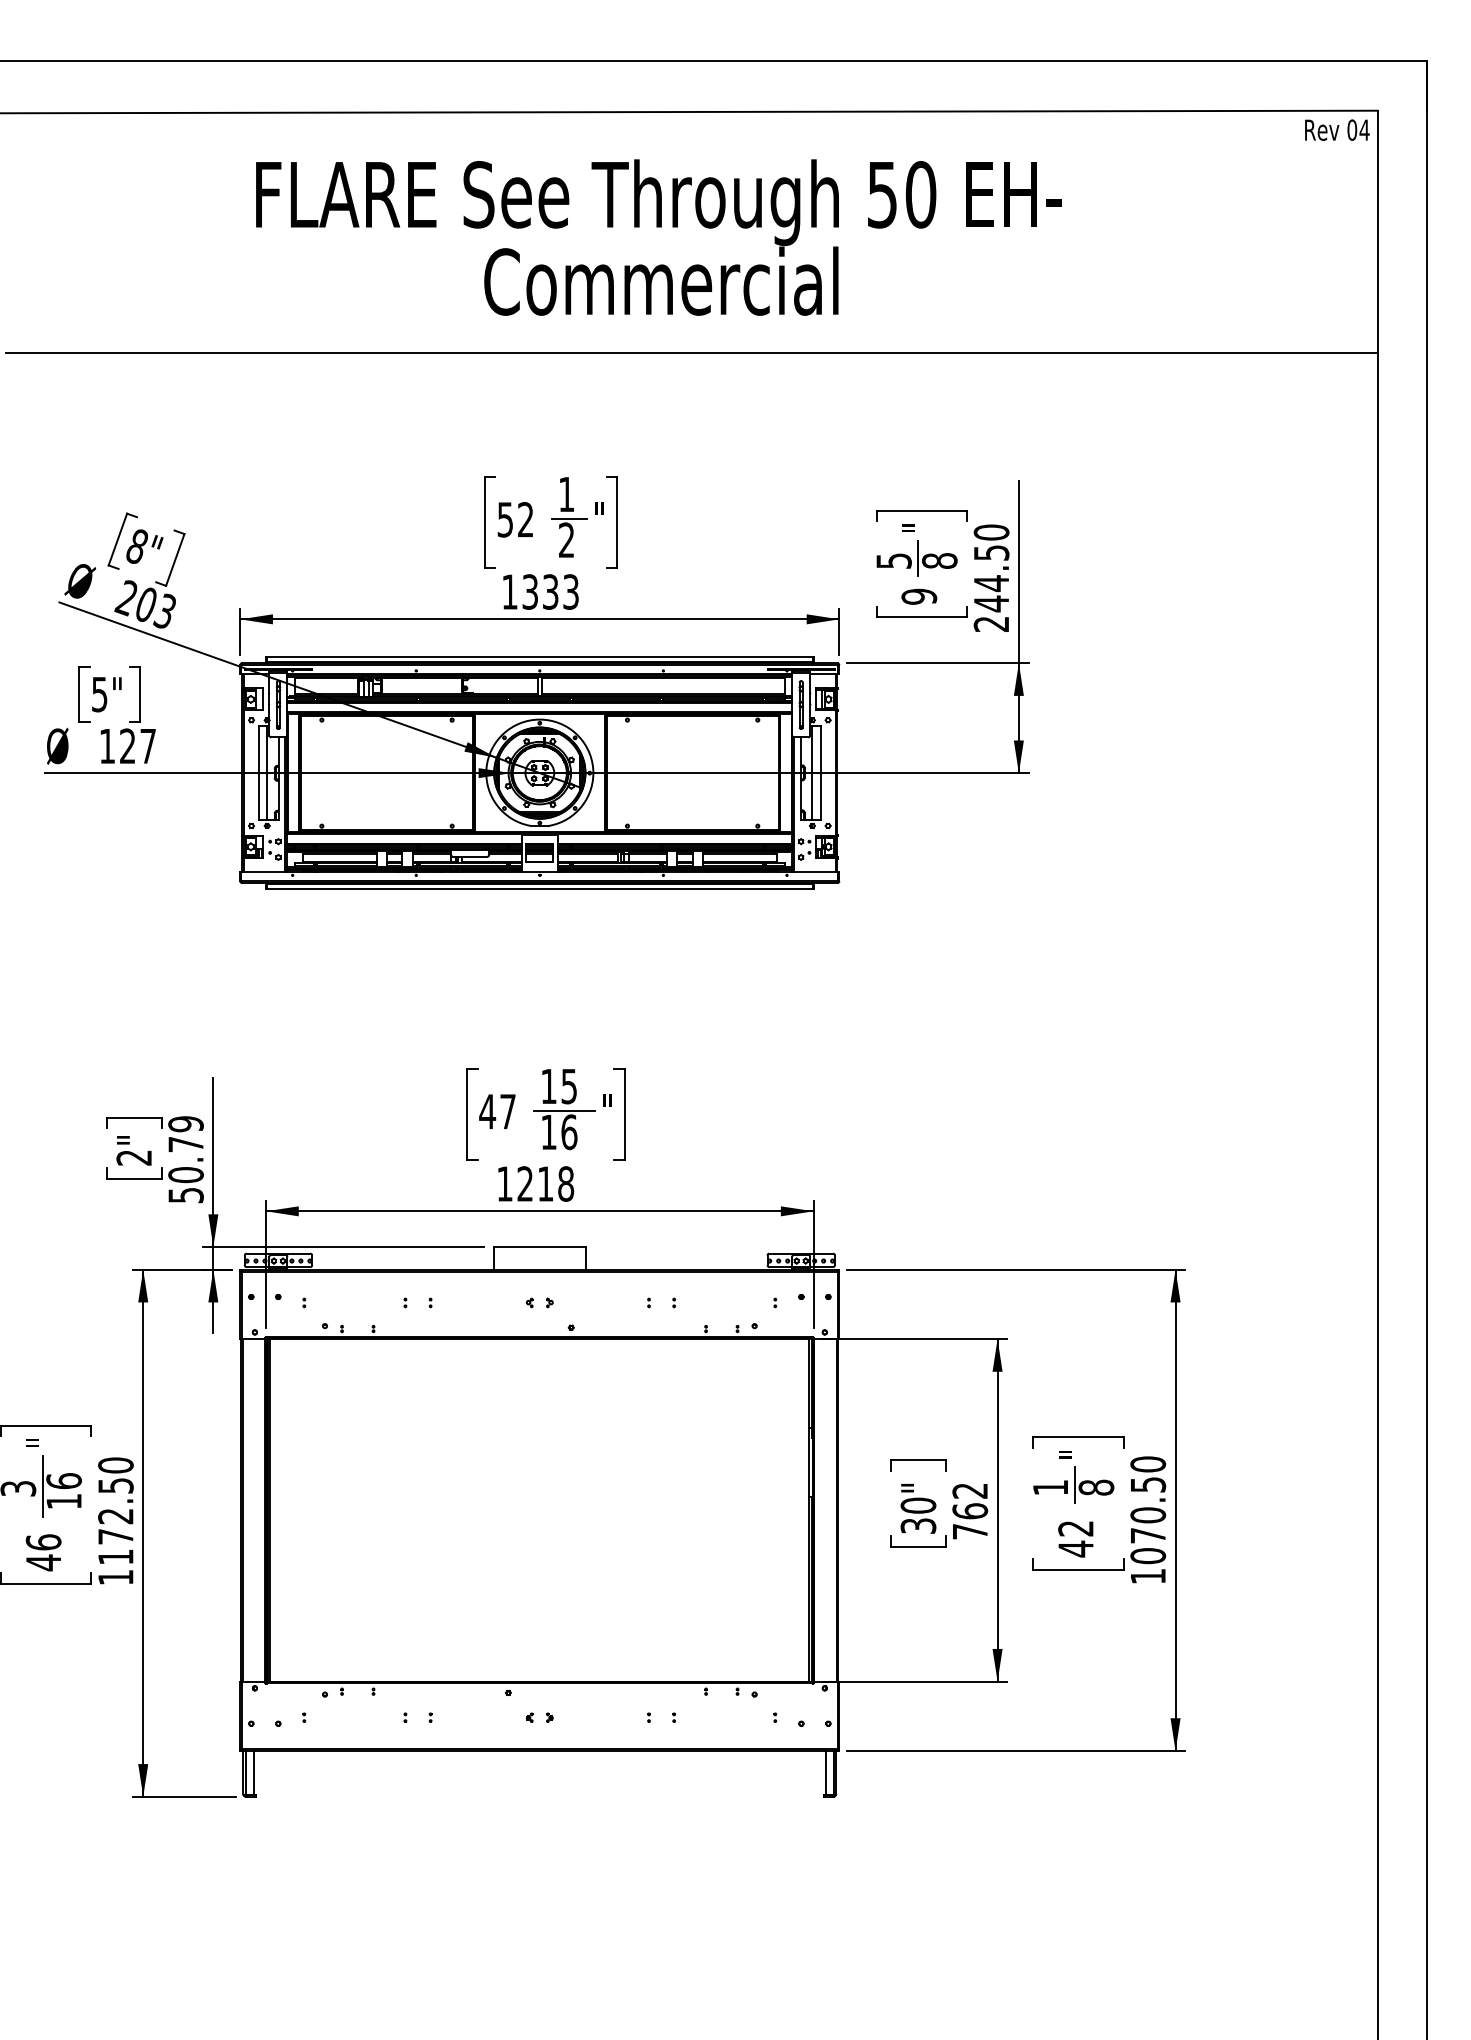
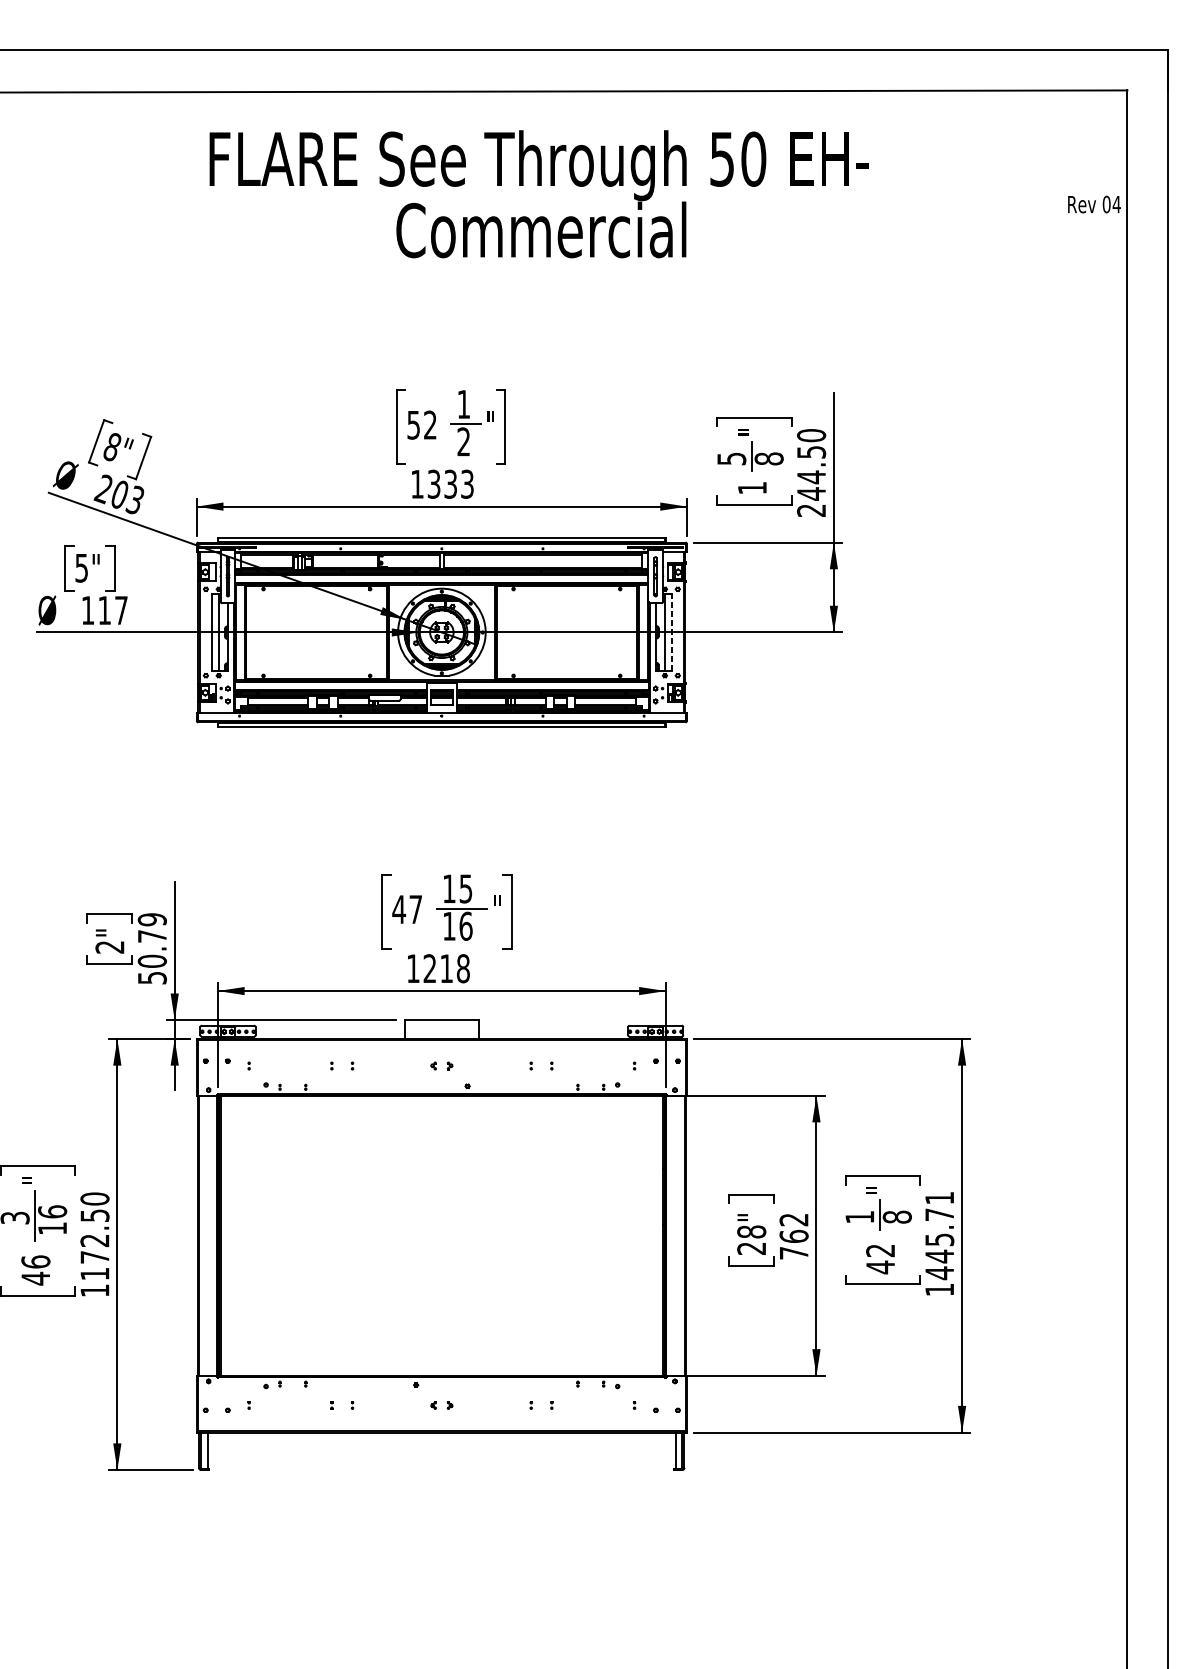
text: (1337, 129) -> (1094, 203), moved
line: (691, 353) -> (565, 289), removed
text: (919, 596) -> (752, 487), 9 -> 1
text: (127, 745) -> (104, 609), 127 -> 117
line: (821, 772) -> (672, 631), solid -> dashed
text: (1148, 1510) -> (939, 1235), 1070.50 -> 1445.71
text: (918, 1515) -> (751, 1239), 30" -> 28"

